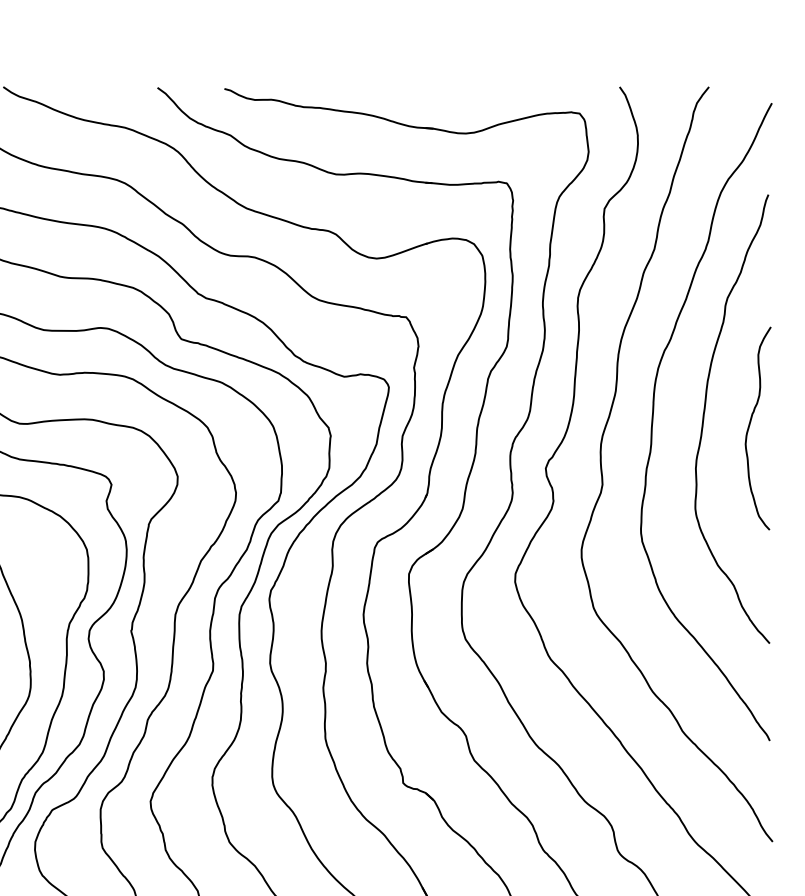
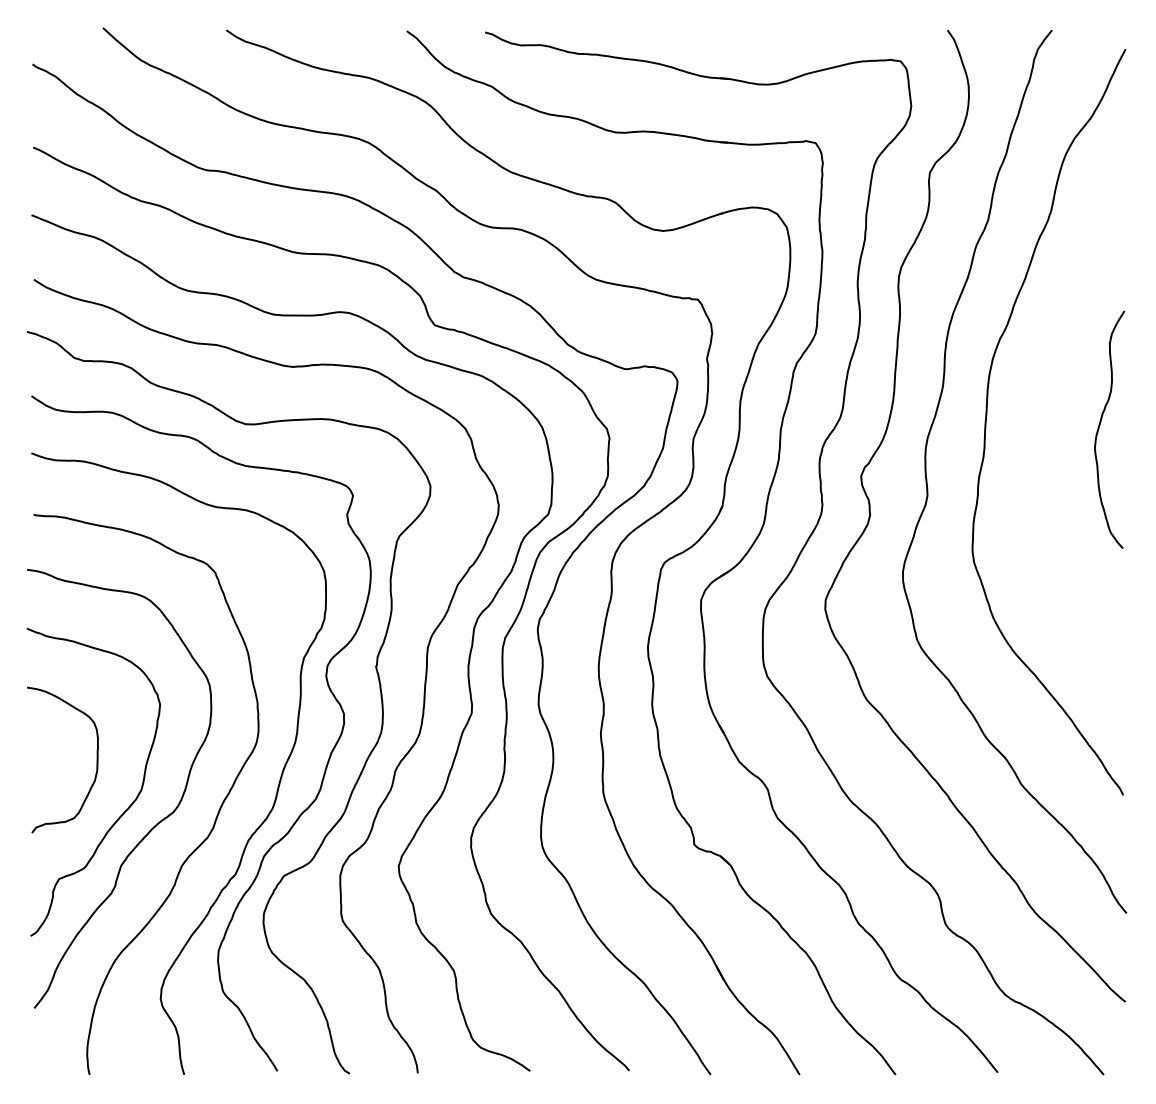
curve: (705, 412) -> (1047, 411), removed

